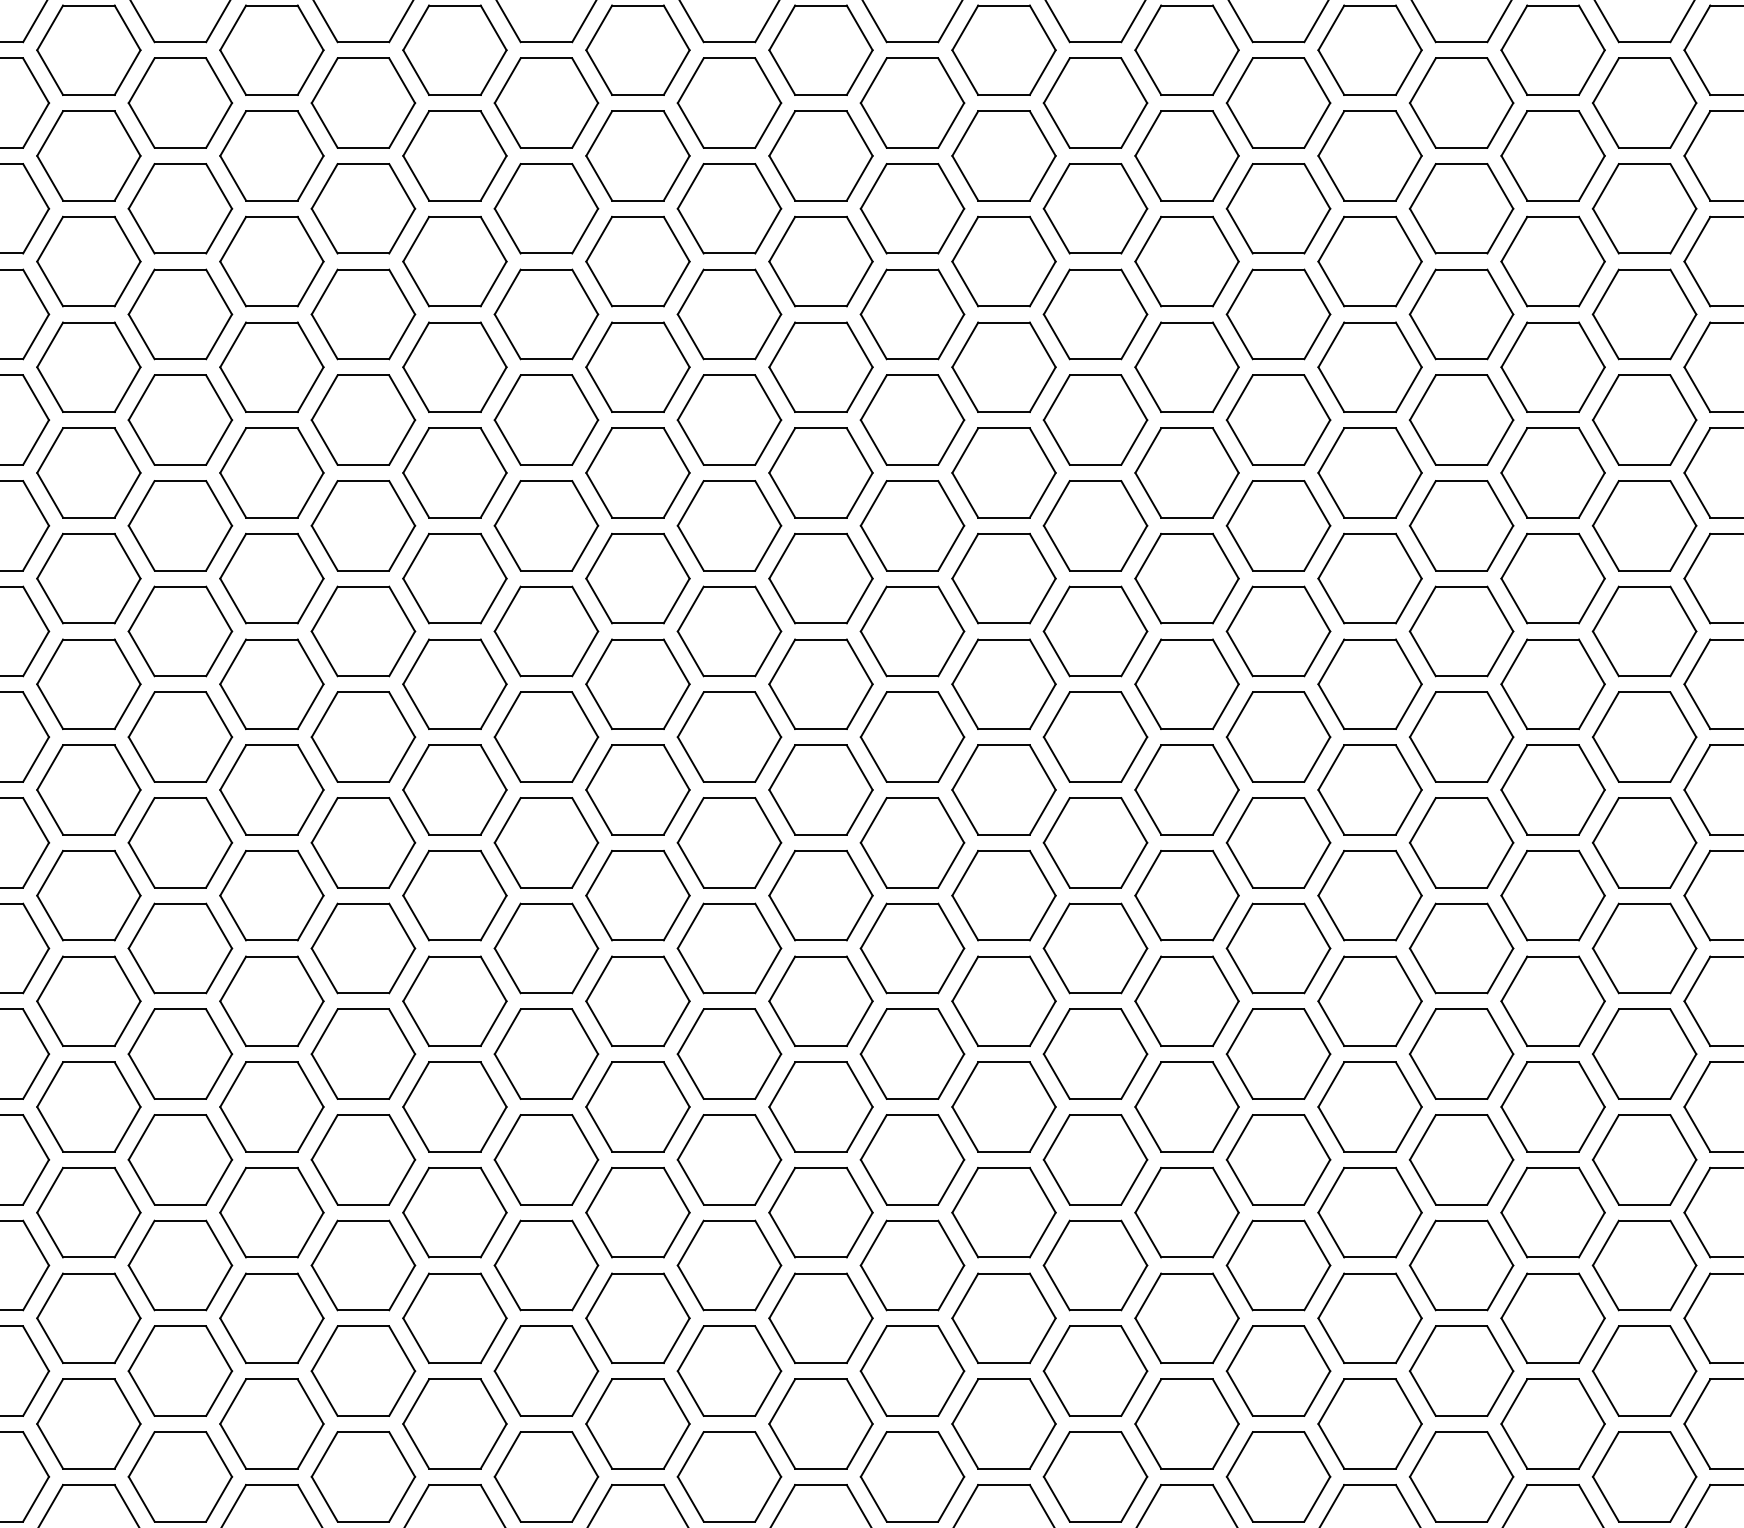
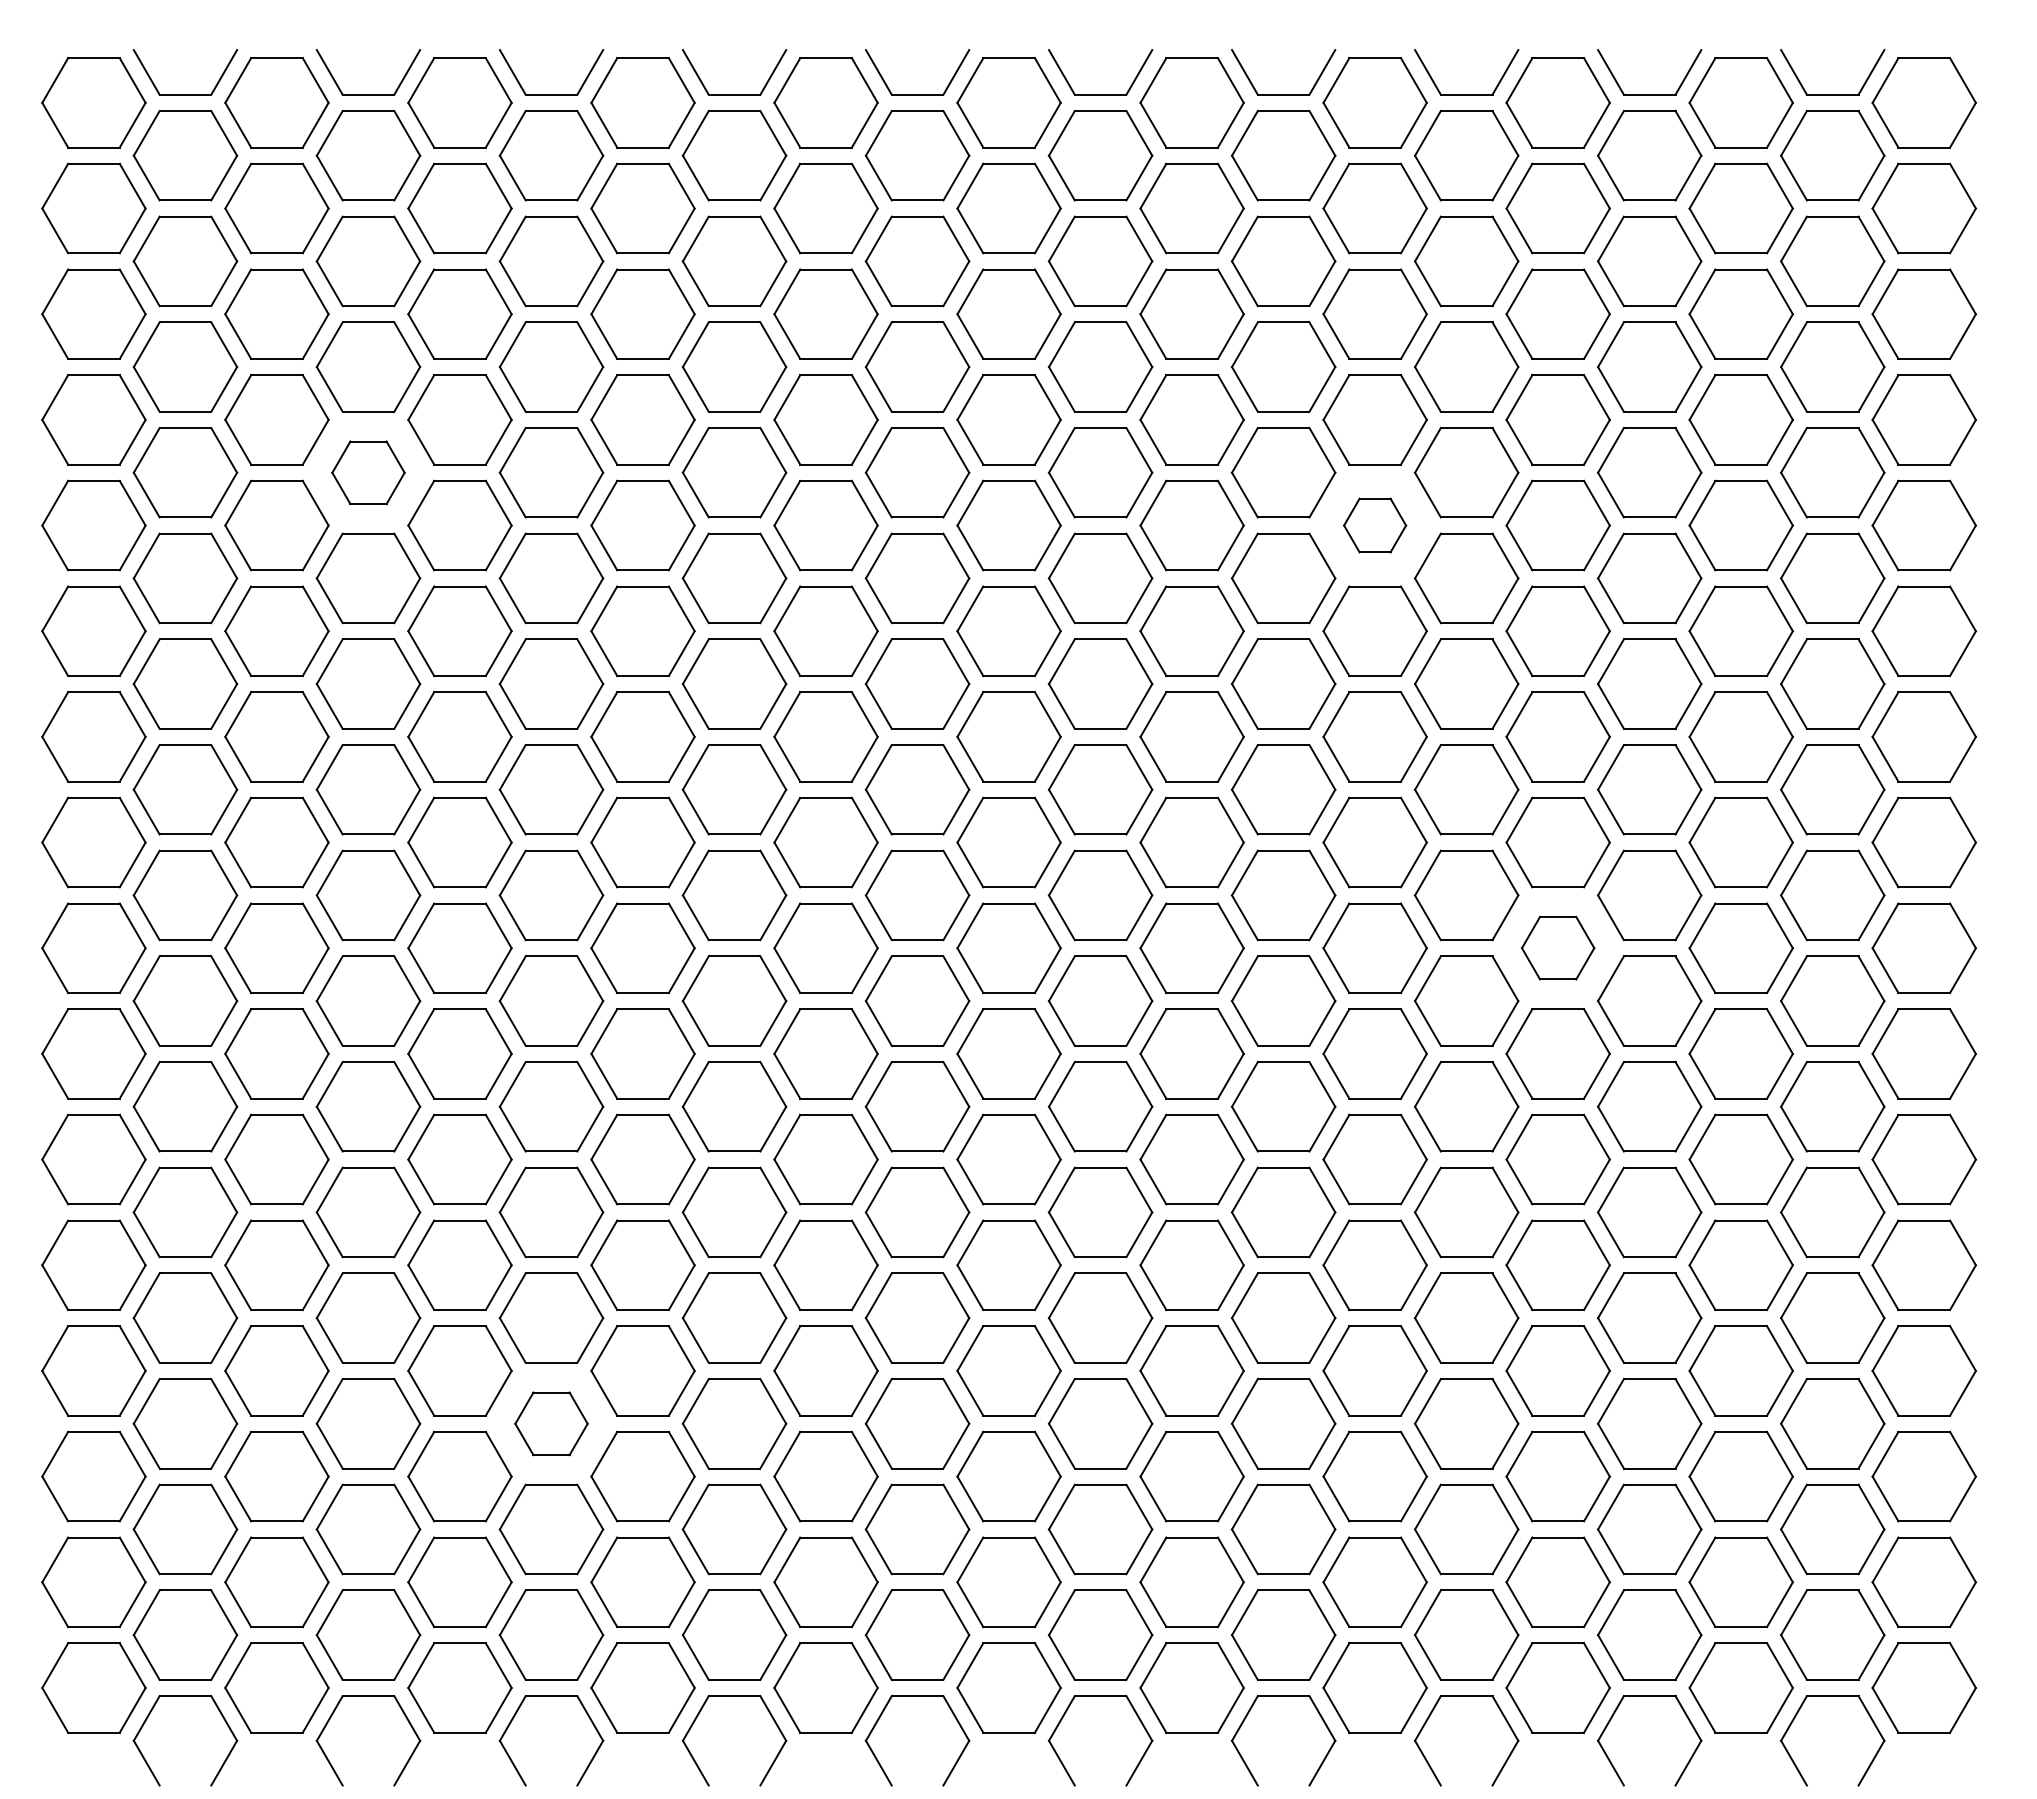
part: (180, 314) -> (368, 472), size x0.7
part: (1186, 367) -> (1374, 525), size x0.6
part: (1369, 789) -> (1557, 947), size x0.7
part: (363, 1265) -> (551, 1423), size x0.7

